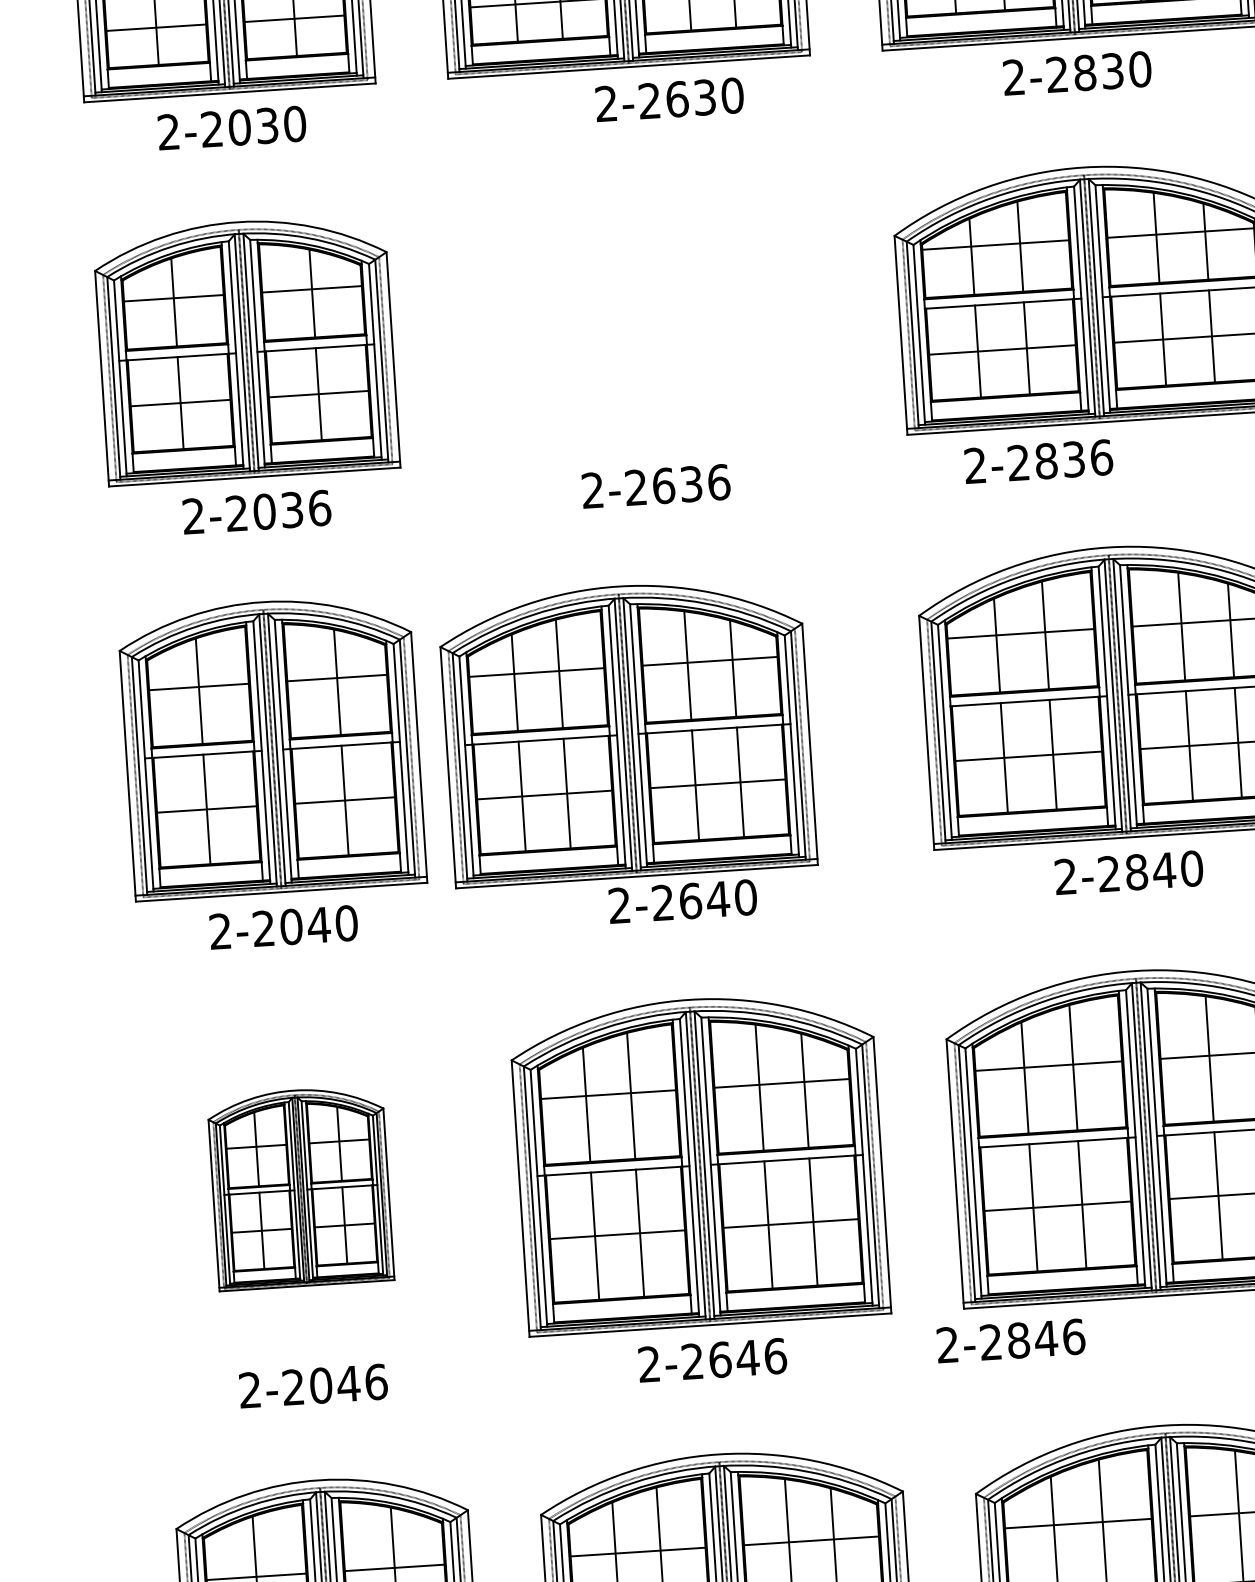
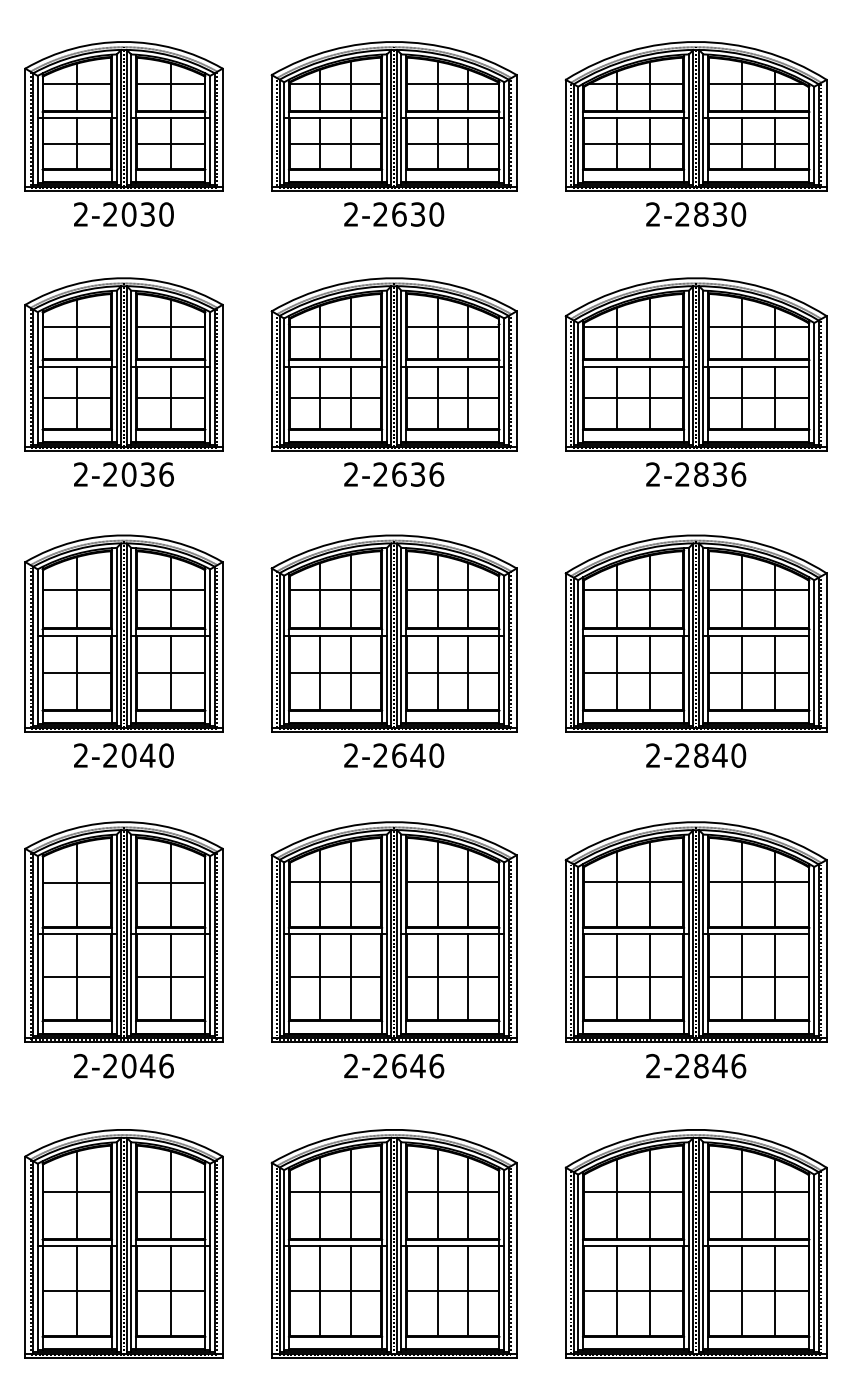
text: (670, 99) -> (394, 214), moved
part: (644, 323) -> (393, 364), added
text: (1039, 461) -> (696, 474), moved
part: (626, 731) -> (393, 633), moved
part: (299, 1187) -> (123, 931), size x1.67
text: (1011, 1340) -> (696, 1065), moved

